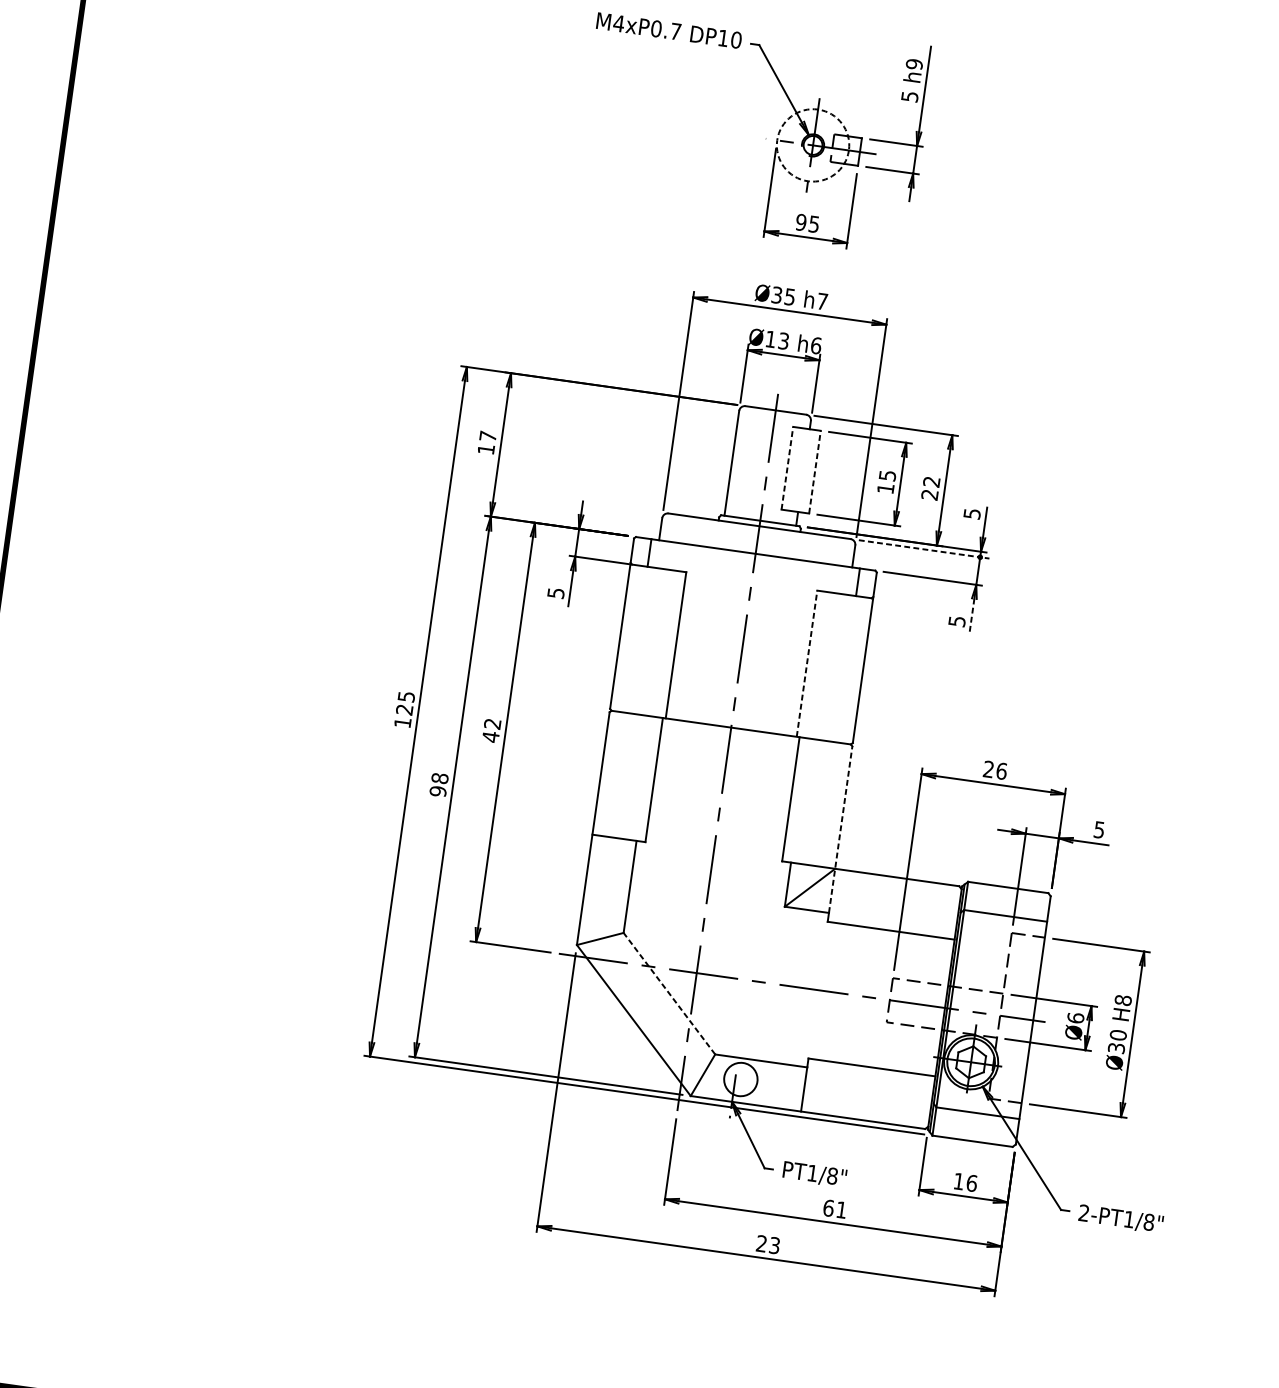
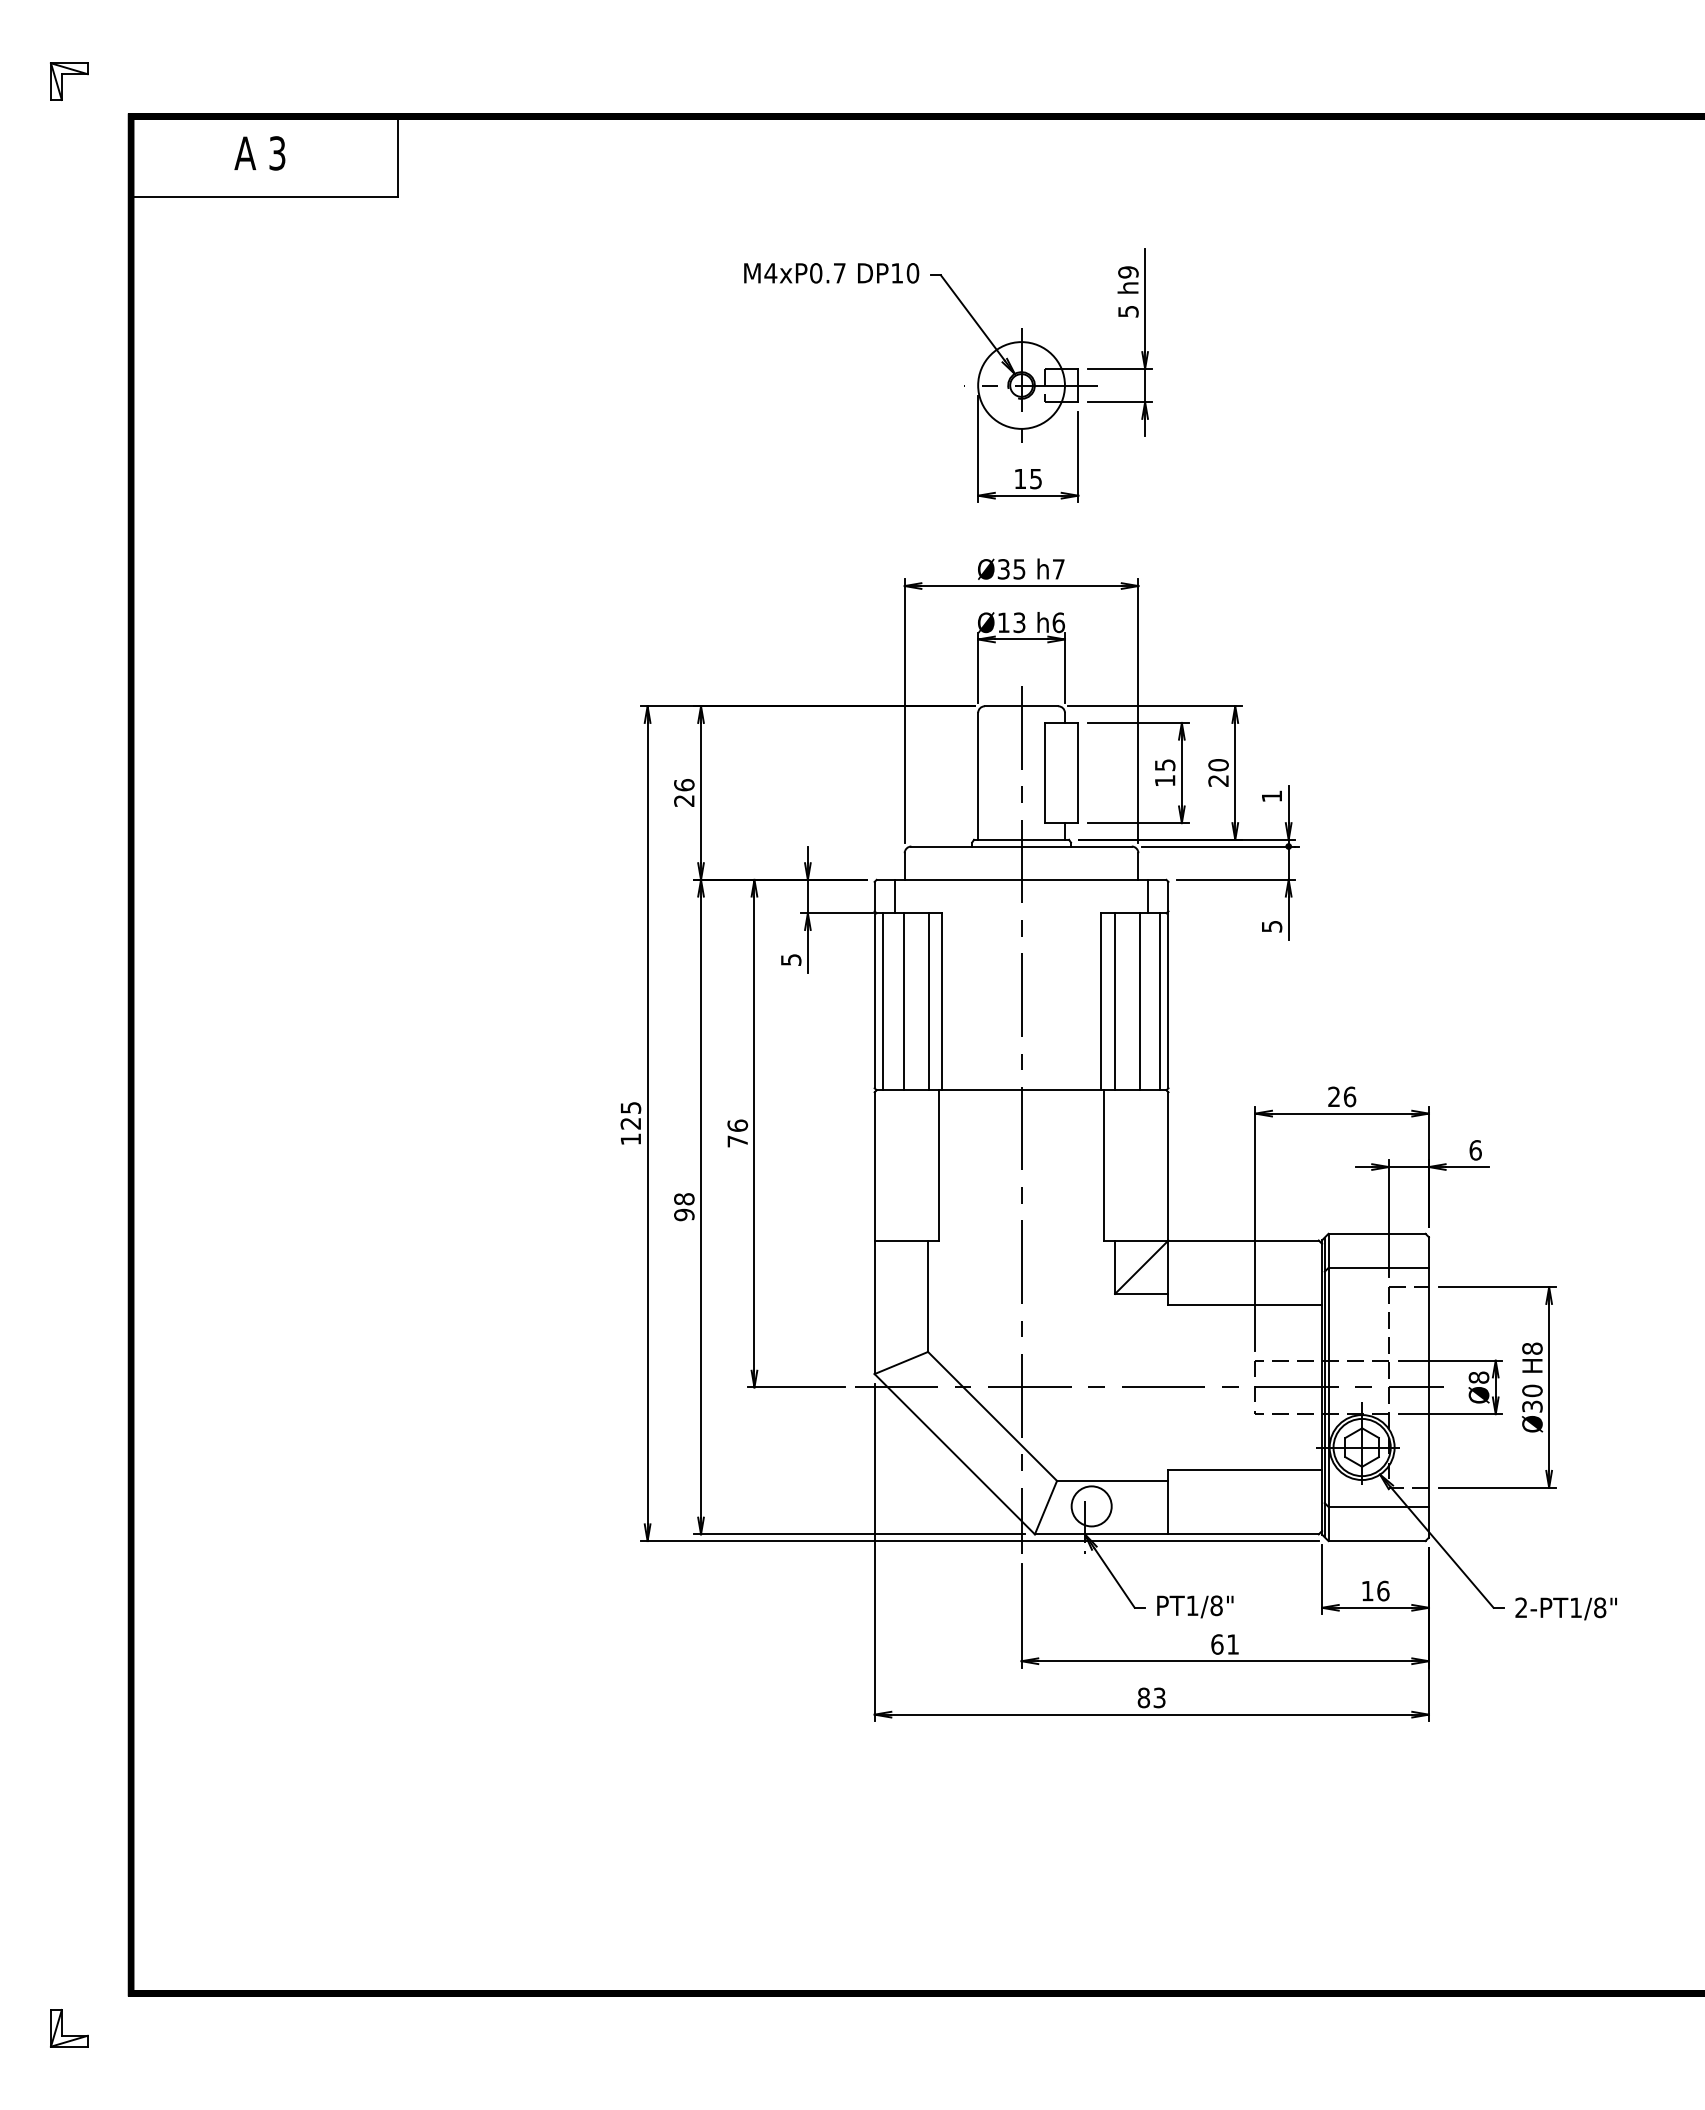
circle: (813, 145) -> (1021, 385), dashed -> solid
text: (801, 222) -> (1020, 478), 95 -> 15
text: (487, 442) -> (684, 792), 17 -> 26
line: (787, 467) -> (1044, 772), dashed -> solid
line: (815, 471) -> (1078, 772), dashed -> solid
text: (931, 482) -> (1218, 765), 22 -> 20
text: (972, 514) -> (1272, 796), 5 -> 1
line: (922, 549) -> (1218, 846), dashed -> solid
line: (971, 616) -> (1288, 918), dashed -> solid
line: (626, 638) -> (882, 1001), added
line: (644, 640) -> (903, 1001), added
line: (664, 643) -> (928, 1001), added
line: (806, 663) -> (1100, 1001), dashed -> solid
line: (818, 665) -> (1114, 1001), added
line: (838, 667) -> (1139, 1001), added
line: (856, 670) -> (1160, 1001), added
text: (491, 730) -> (737, 1133), 42 -> 76
line: (840, 829) -> (1168, 1193), dashed -> solid
text: (1099, 830) -> (1475, 1150), 5 -> 6
line: (669, 993) -> (992, 1416), dashed -> solid
text: (1075, 1017) -> (1478, 1377), Ø6 -> Ø8
text: (761, 1243) -> (1143, 1697), 23 -> 83

